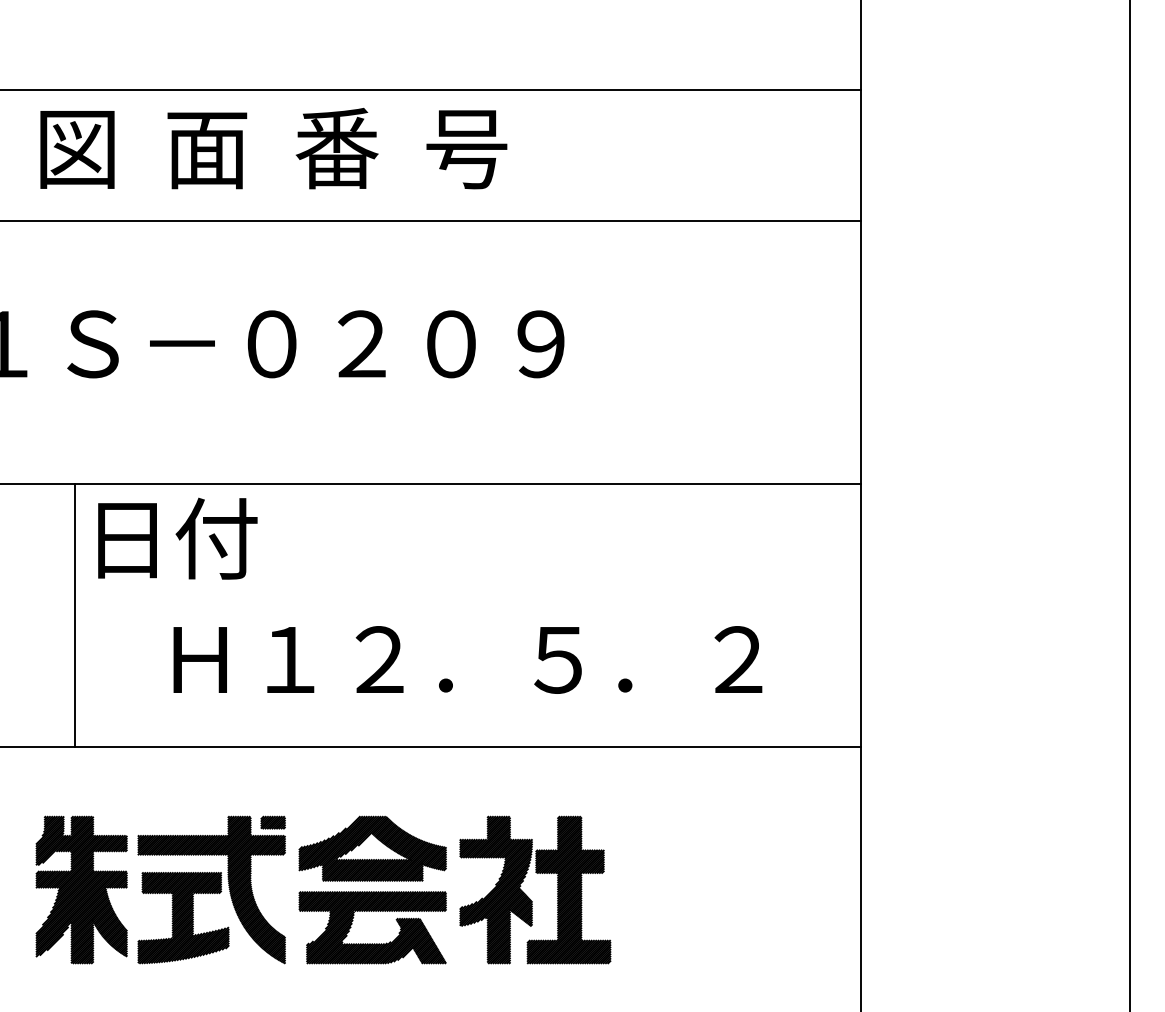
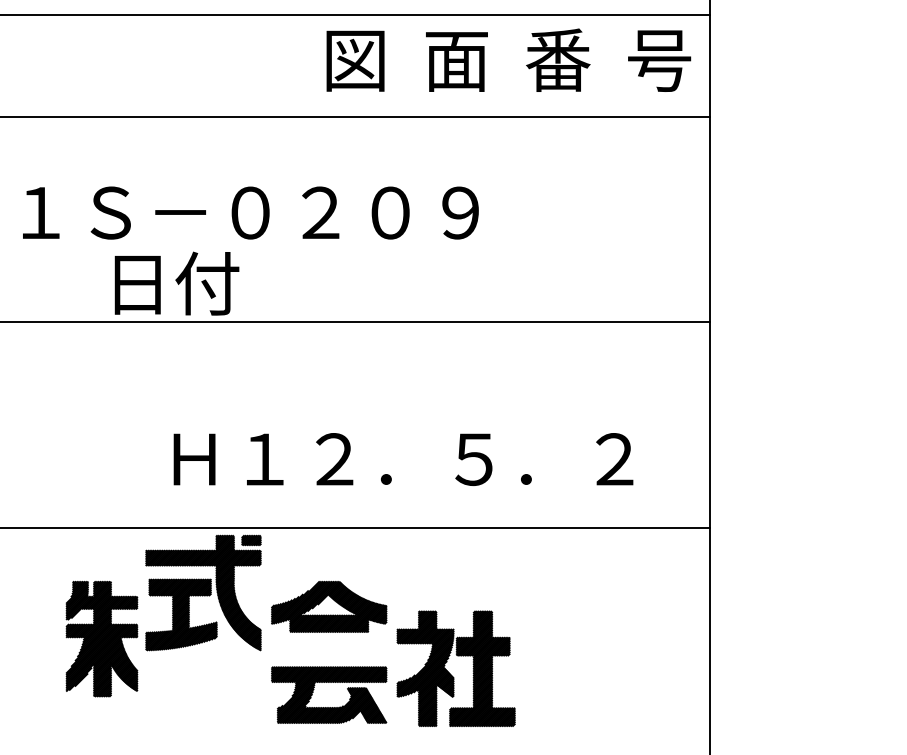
text: (273, 148) -> (508, 60), moved
text: (177, 538) -> (176, 283), moved
line: (74, 615) -> (96, 424), removed
part: (211, 889) -> (203, 592), moved
part: (528, 896) -> (450, 673), moved
part: (372, 911) -> (329, 682), moved

